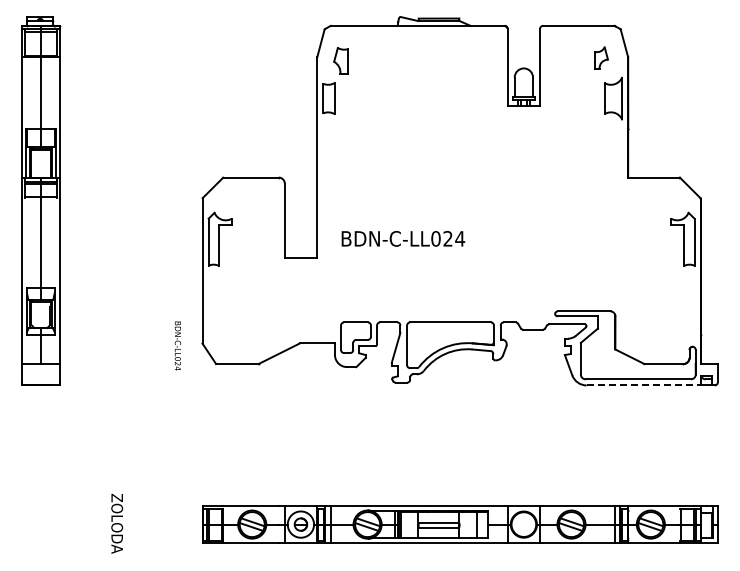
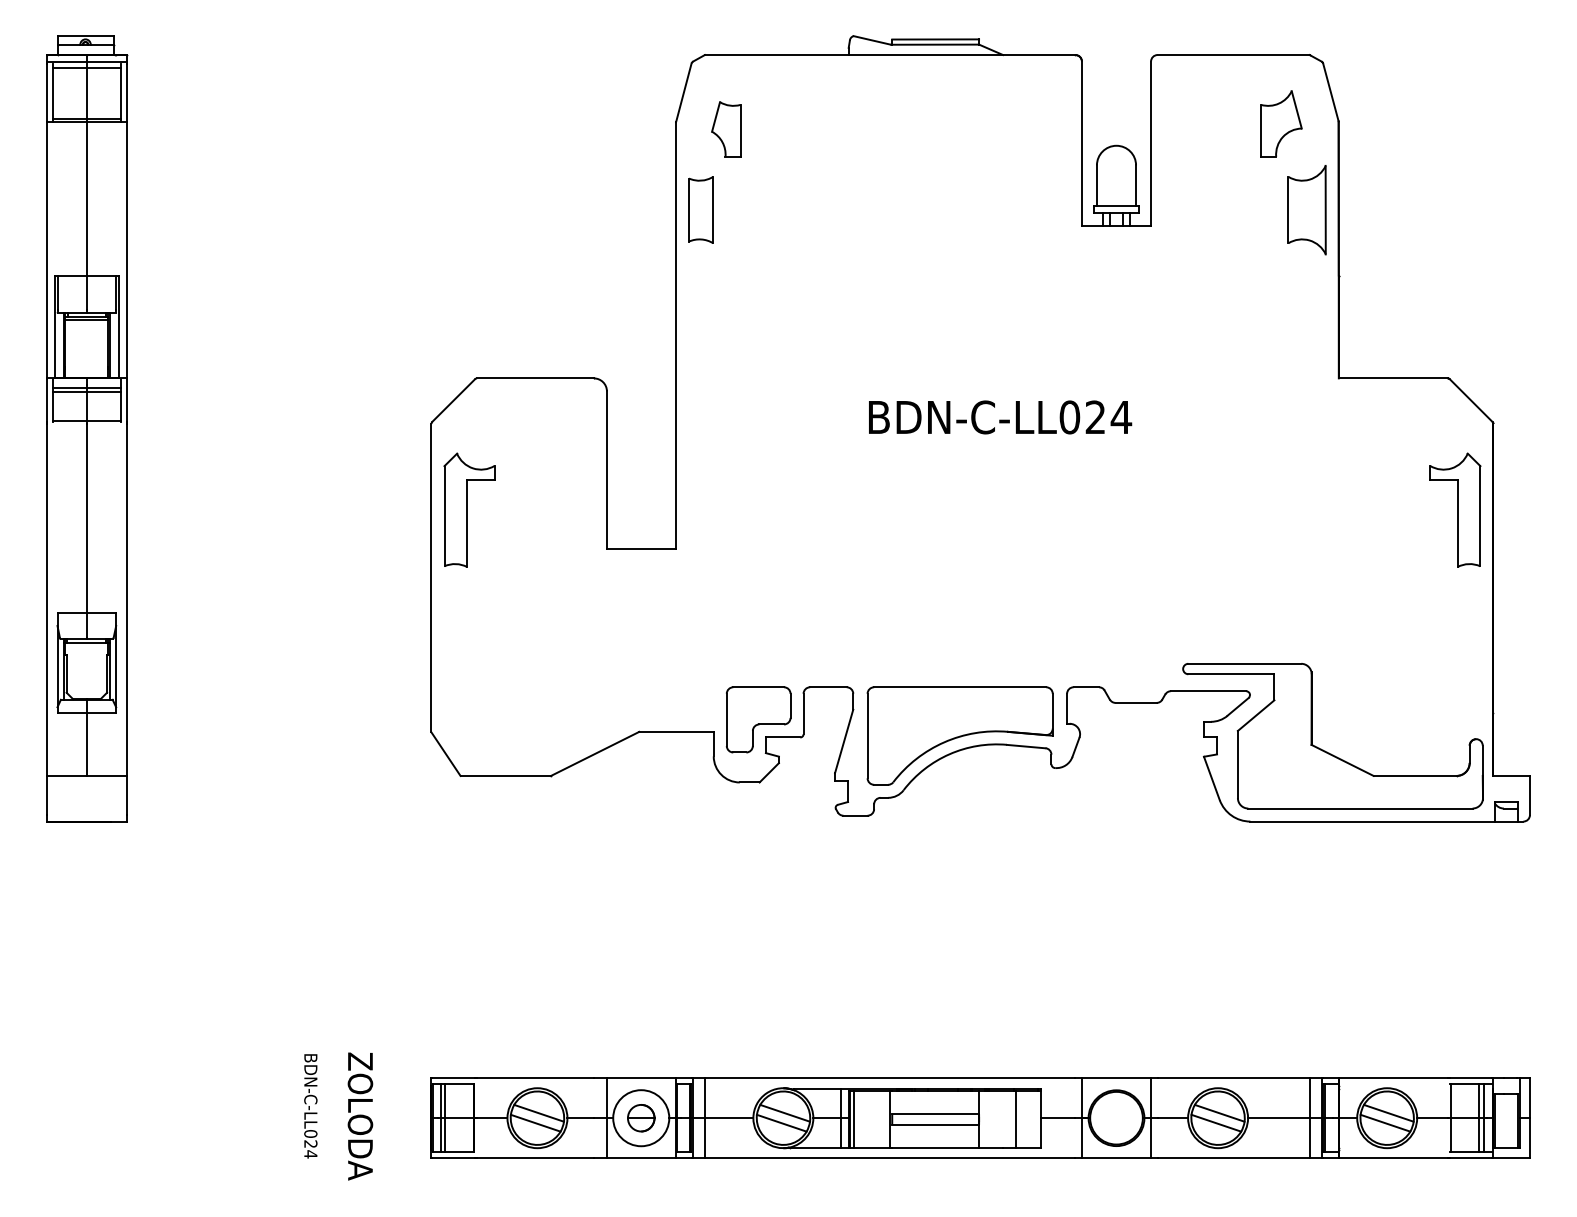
part: (601, 57) -> (1281, 122), size x1.43
text: (403, 238) -> (1000, 416), moved
text: (177, 345) -> (309, 1105), moved
line: (644, 385) -> (1373, 821), dashed -> solid
text: (117, 523) -> (361, 1115), moved

